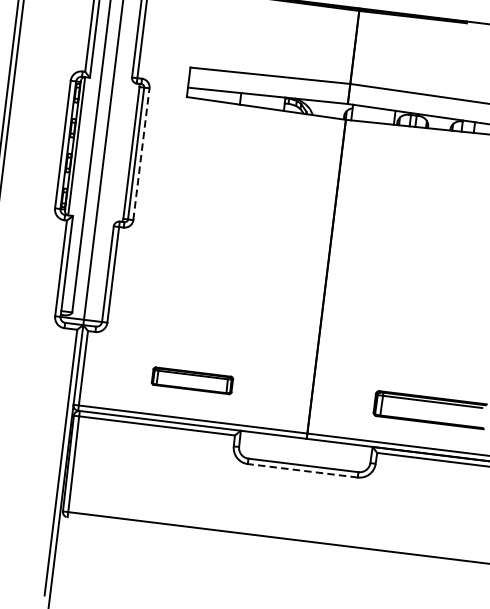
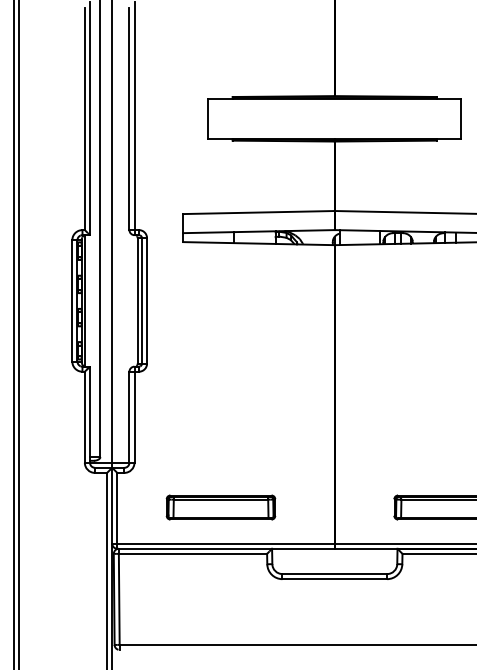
line: (141, 153) -> (147, 300), dashed -> solid
part: (191, 380) -> (220, 507), size x1.43
line: (302, 471) -> (334, 579), dashed -> solid

